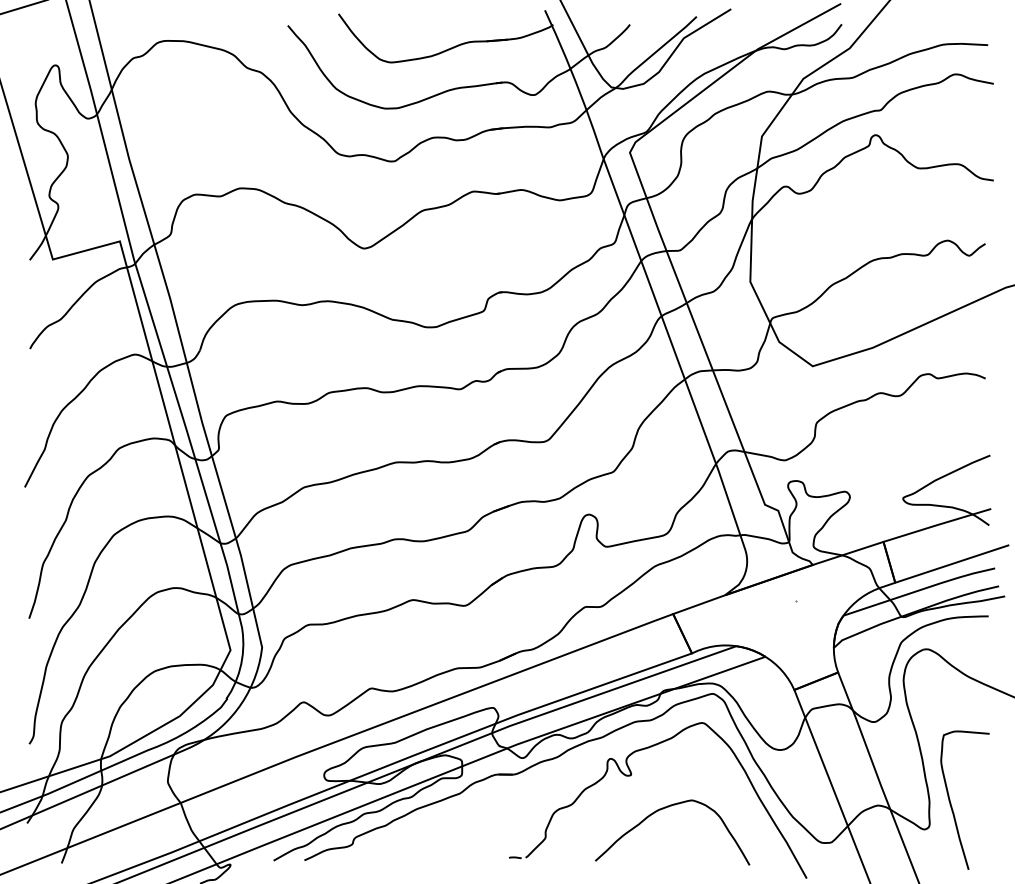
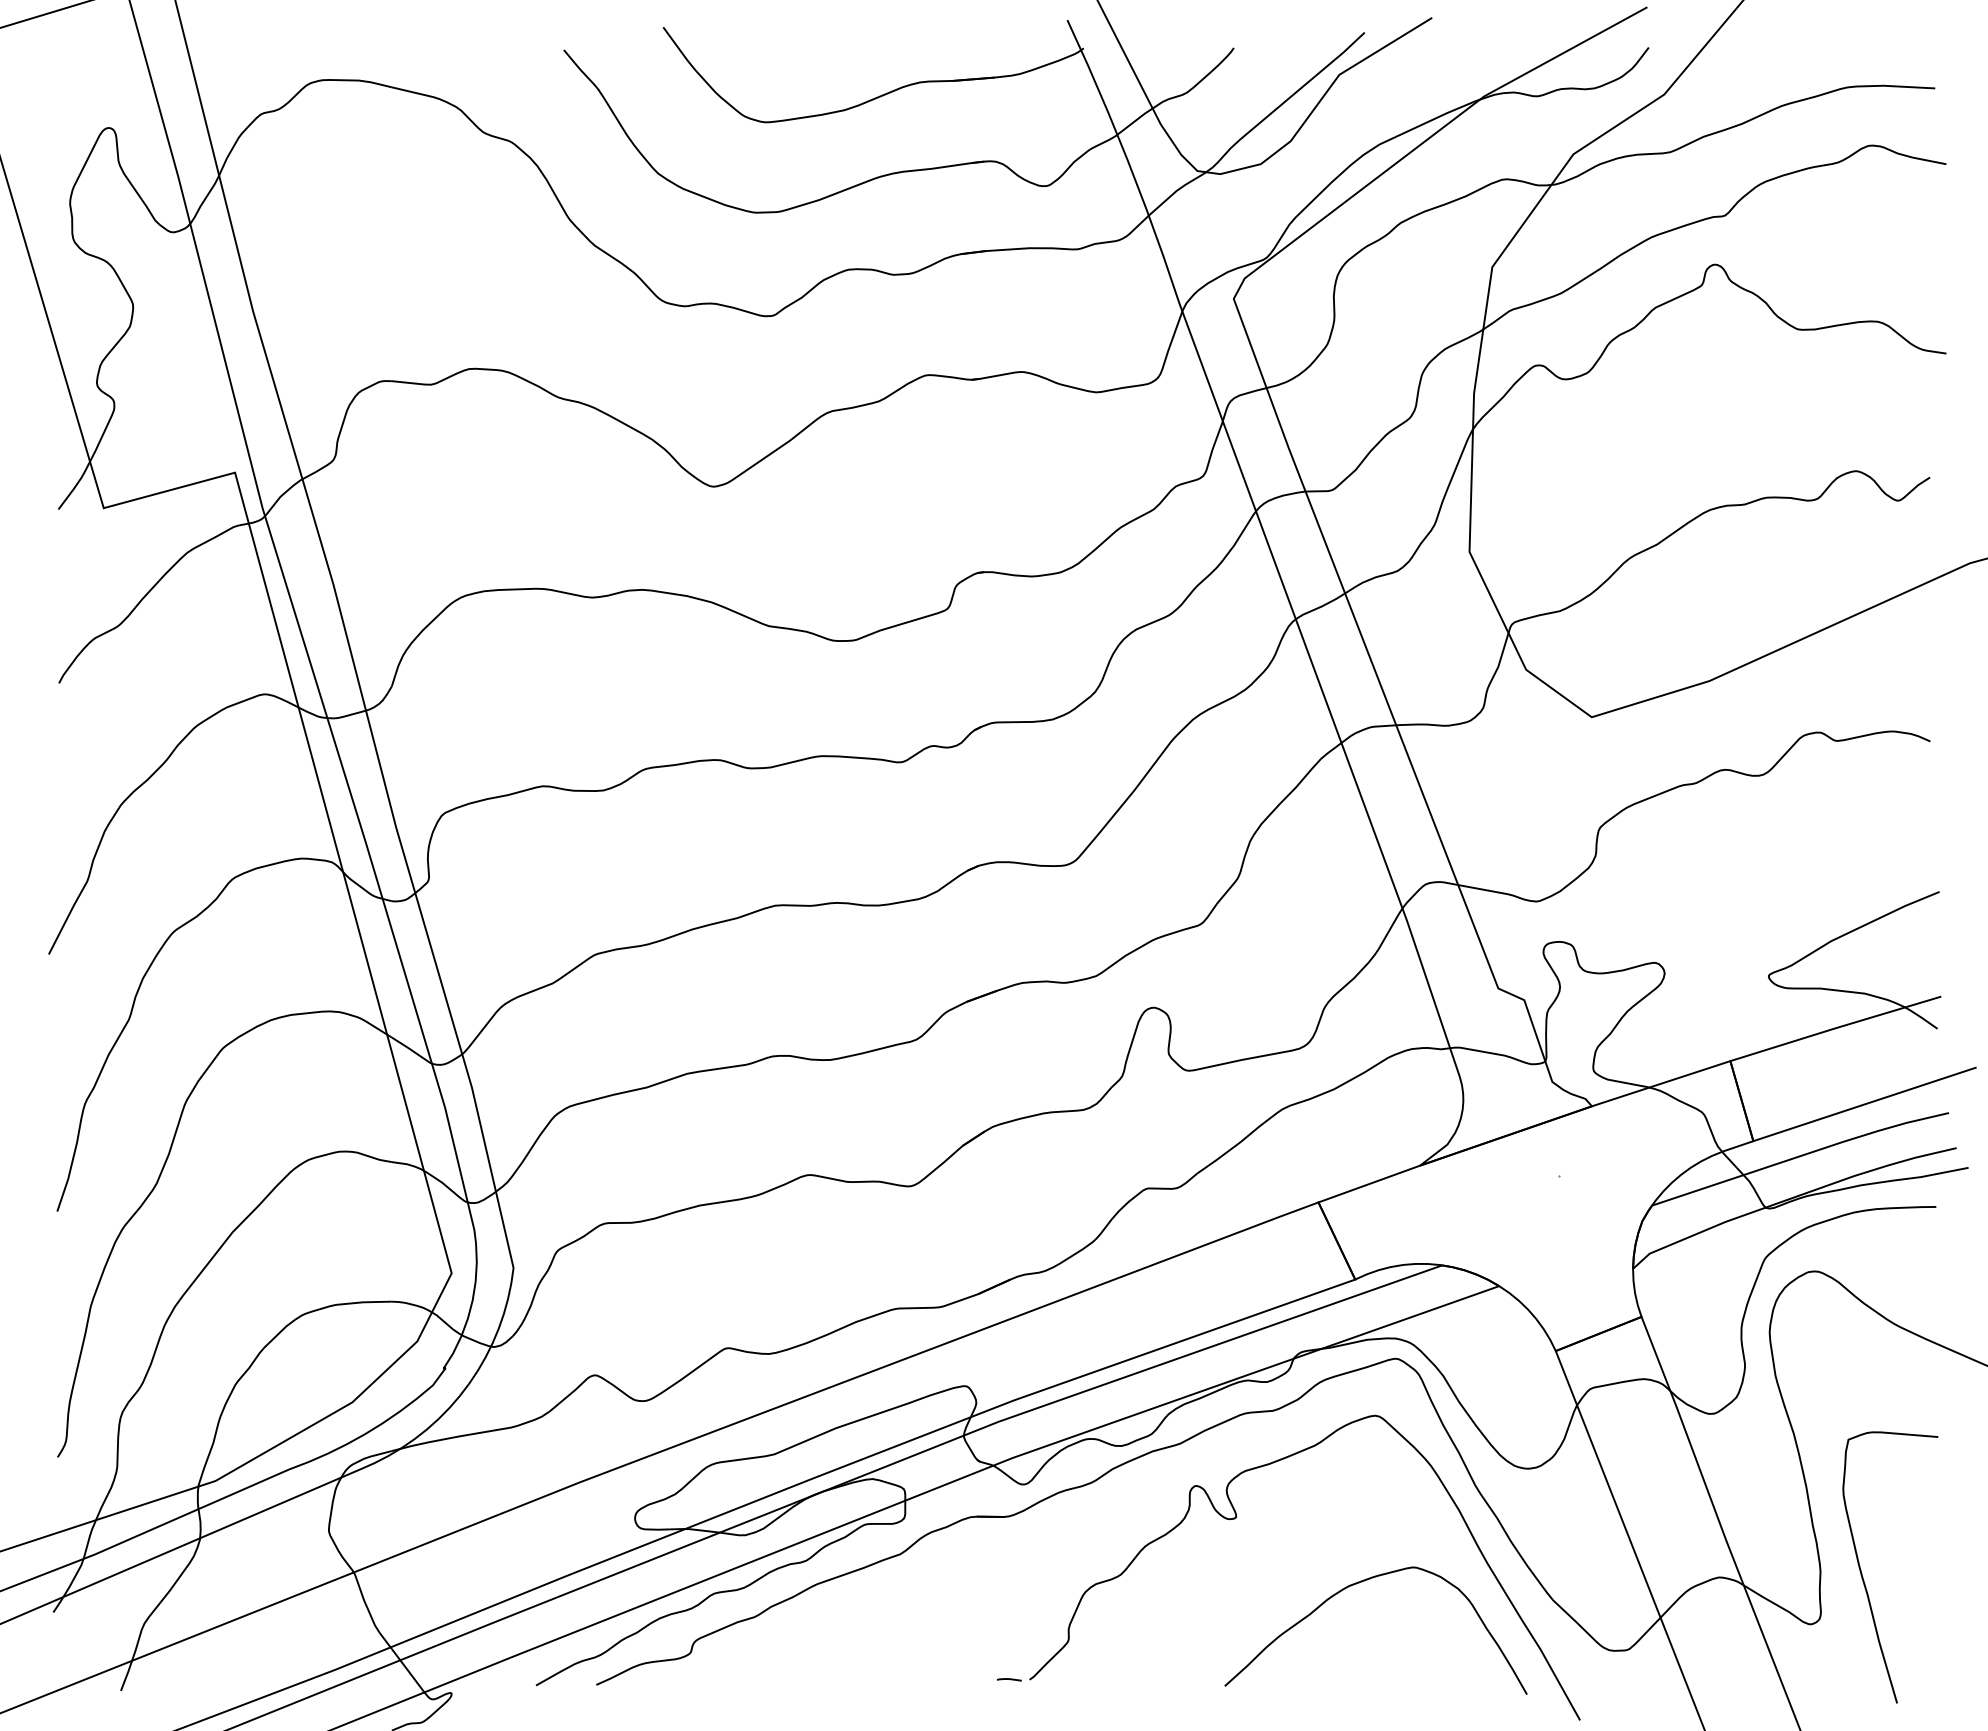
curve: (663, 809) -> (1358, 1585), moved

